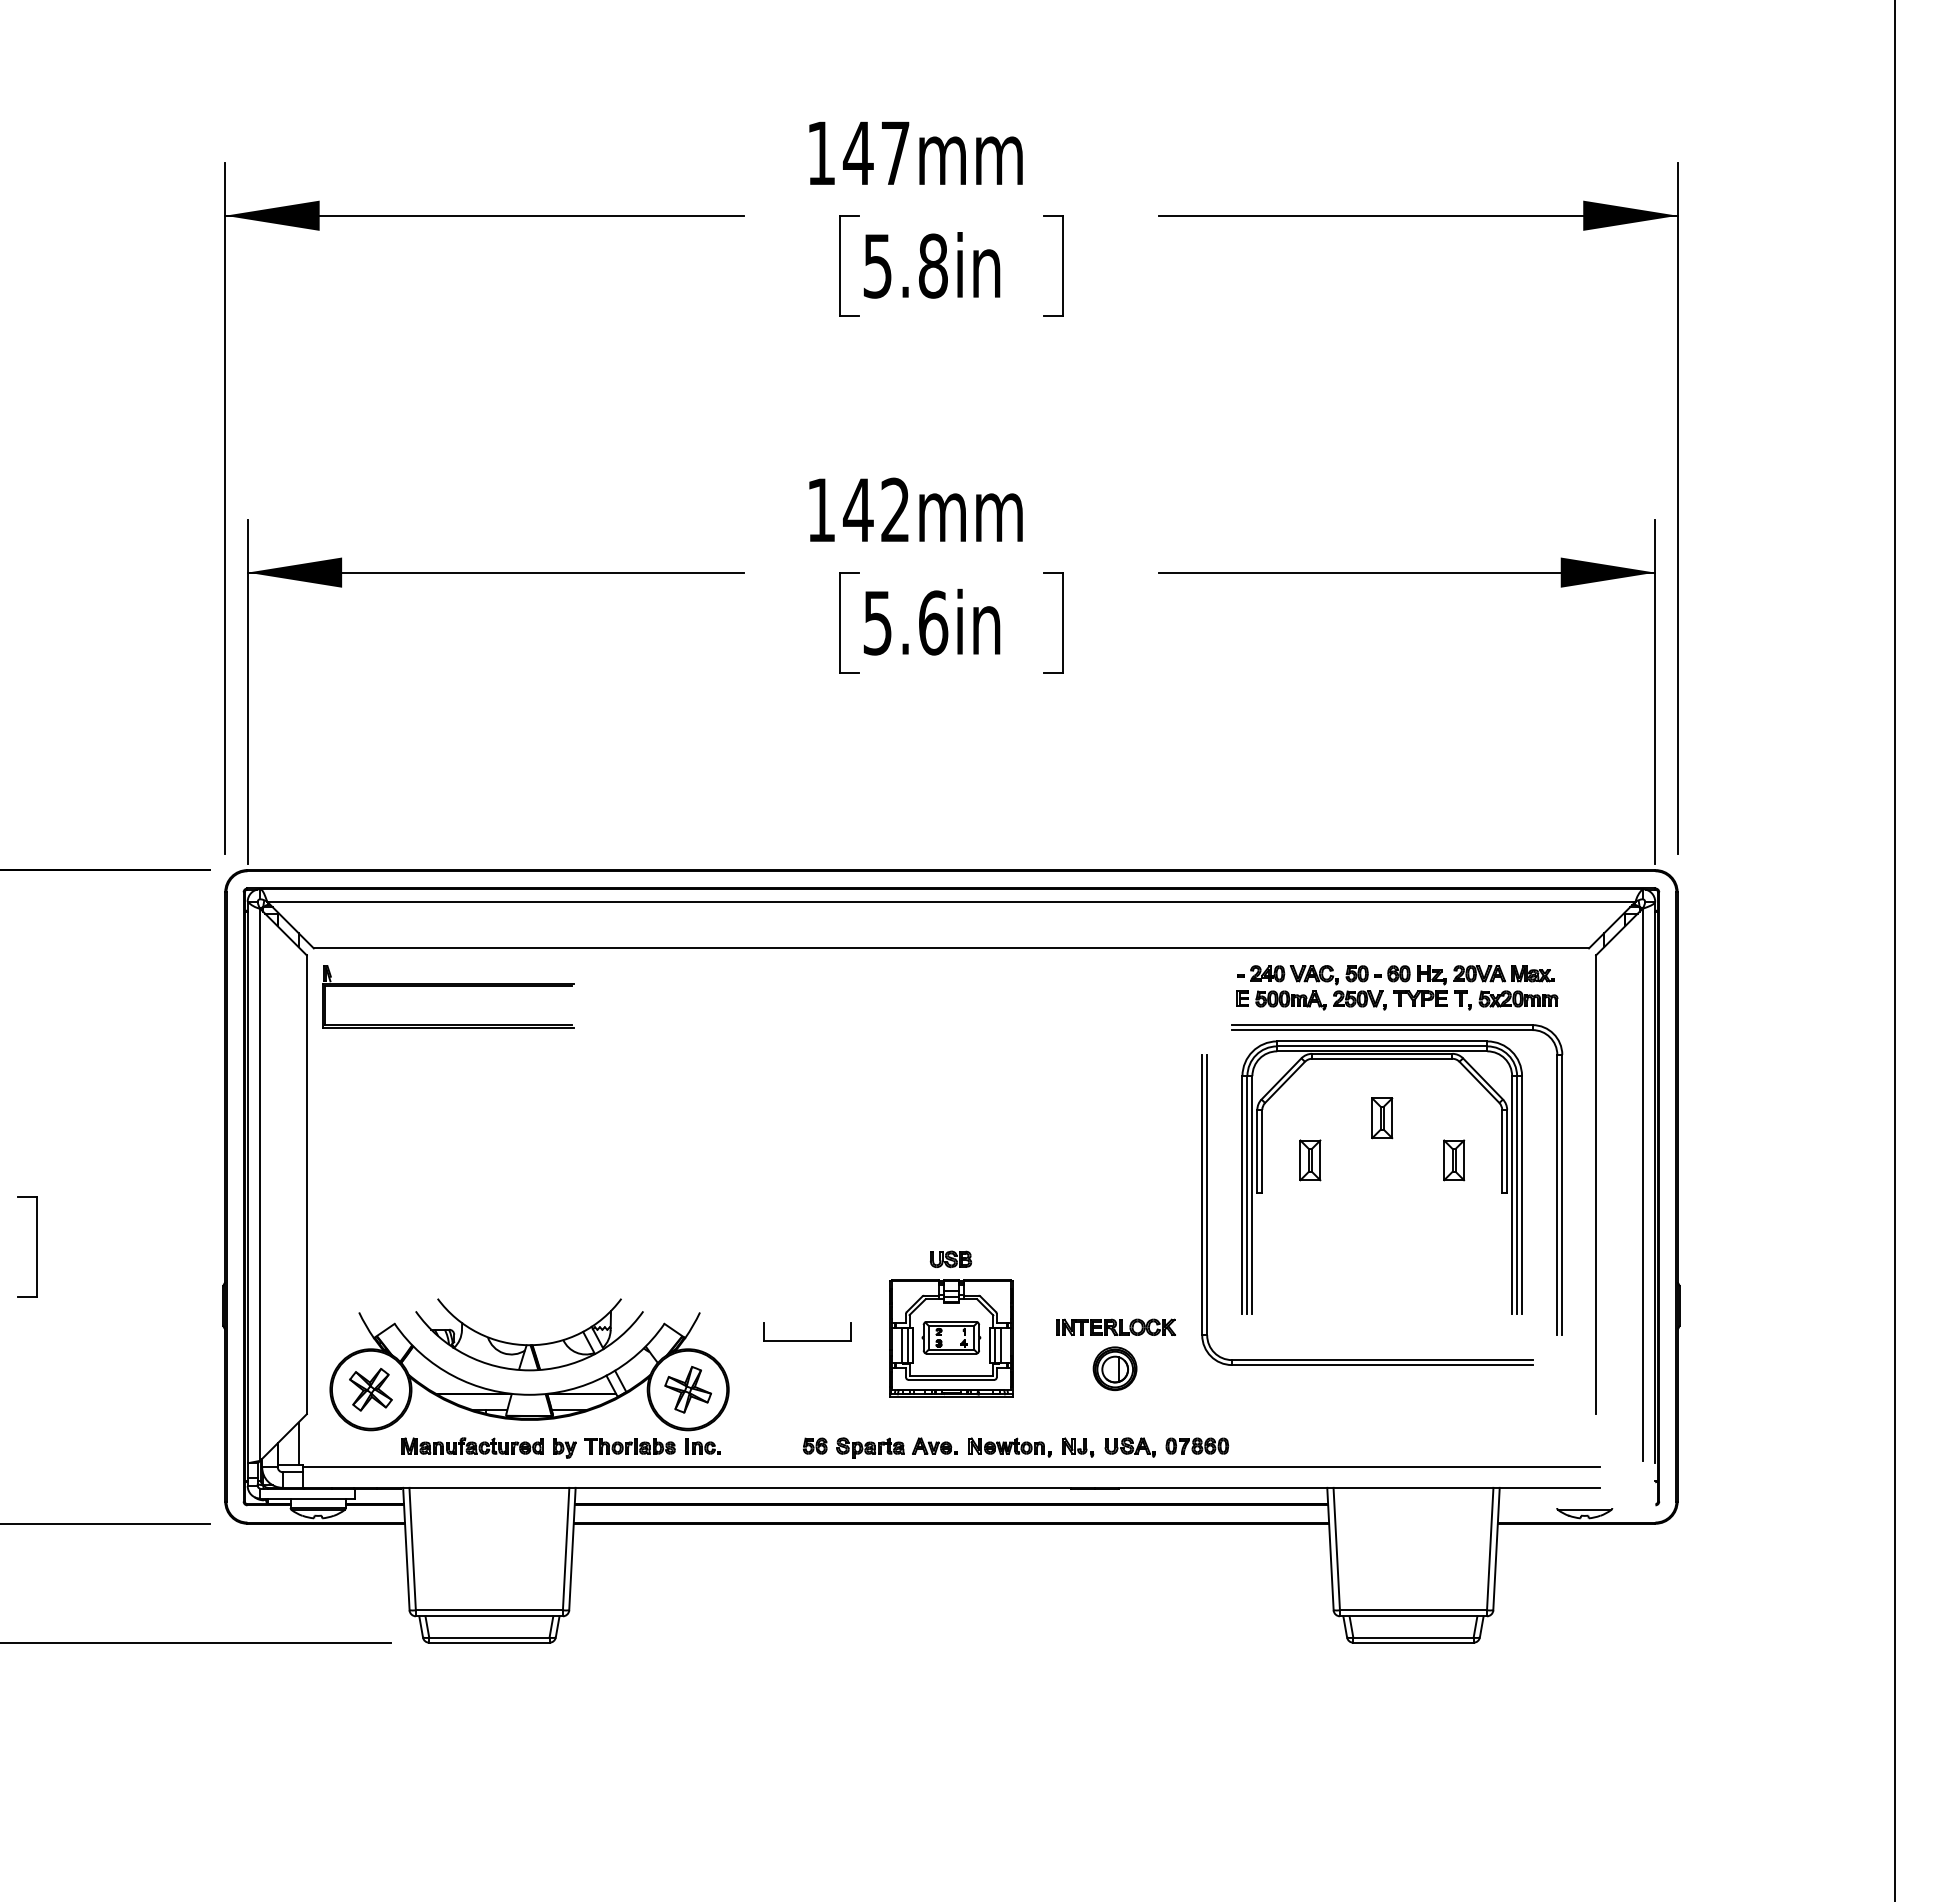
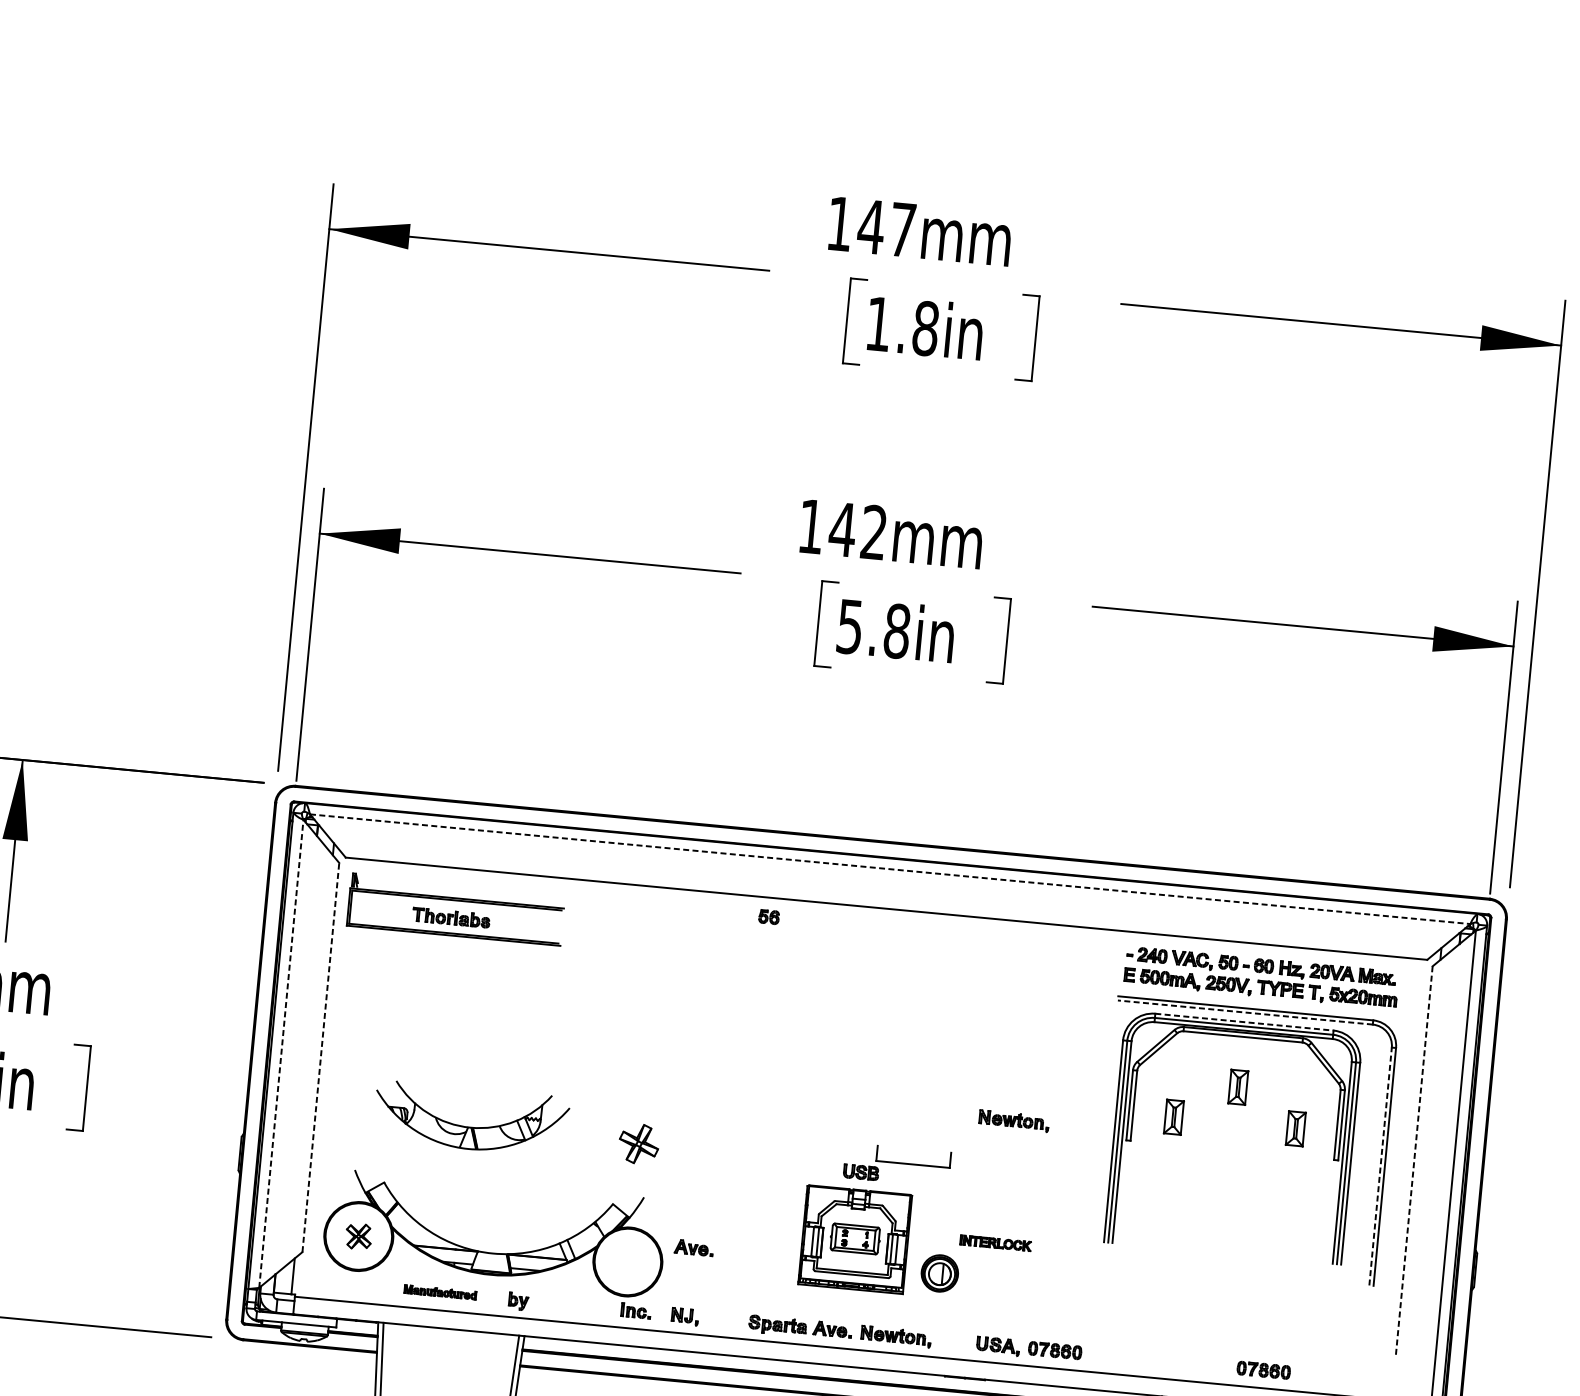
text: (877, 266) -> (878, 324), 5.8in -> 1.8in
text: (933, 622) -> (897, 630), 5.6in -> 5.8in
line: (951, 901) -> (890, 868), solid -> dashed
line: (1381, 1030) -> (1244, 1012), solid -> dashed
line: (1382, 1041) -> (1244, 1022), solid -> dashed
part: (1123, 1182) -> (1013, 1121), added
line: (260, 1184) -> (281, 1053), solid -> dashed
line: (306, 1184) -> (320, 1057), solid -> dashed
line: (1596, 1185) -> (1414, 1161), solid -> dashed
line: (1557, 1194) -> (1380, 1166), solid -> dashed
part: (1115, 1326) -> (995, 1242), size x0.7
part: (807, 1340) -> (912, 1163), moved
part: (529, 1344) -> (470, 1127), moved
part: (1367, 1359) -> (1206, 1290), removed
part: (763, 1365) -> (693, 1247), added
part: (1114, 1368) -> (939, 1273), moved
part: (370, 1389) -> (358, 1236), size x0.7
part: (687, 1389) -> (638, 1143), moved
part: (472, 1445) -> (440, 1291), size x0.6
part: (815, 1445) -> (769, 916), moved
part: (1443, 1445) -> (1263, 1369), added
part: (629, 1446) -> (450, 918), moved
part: (1078, 1447) -> (685, 1316), moved

